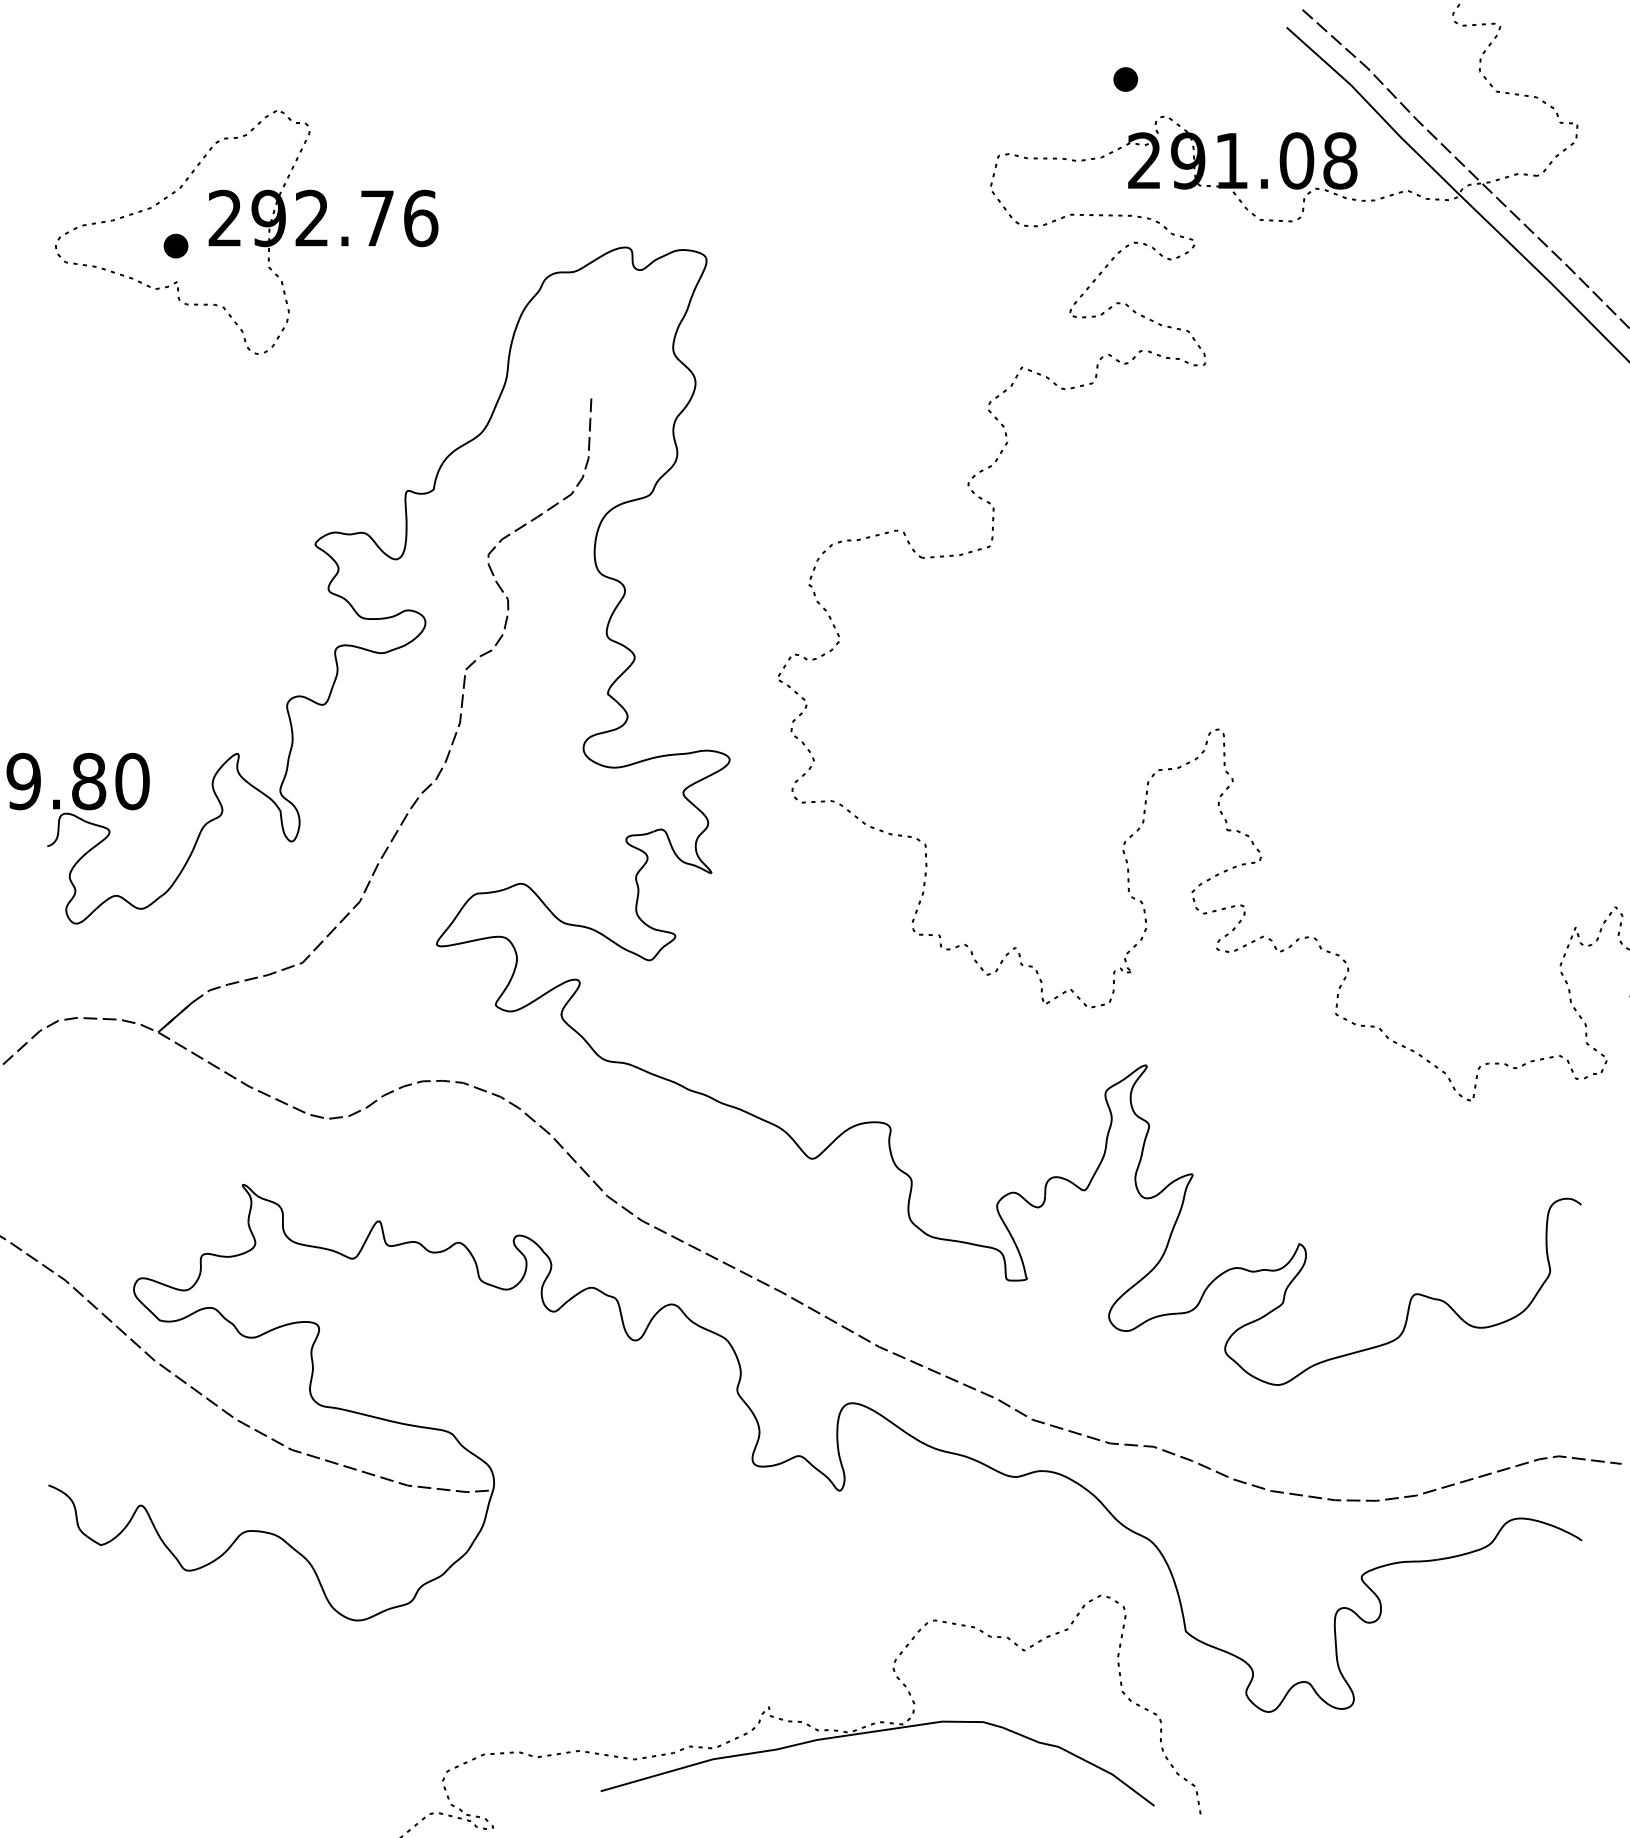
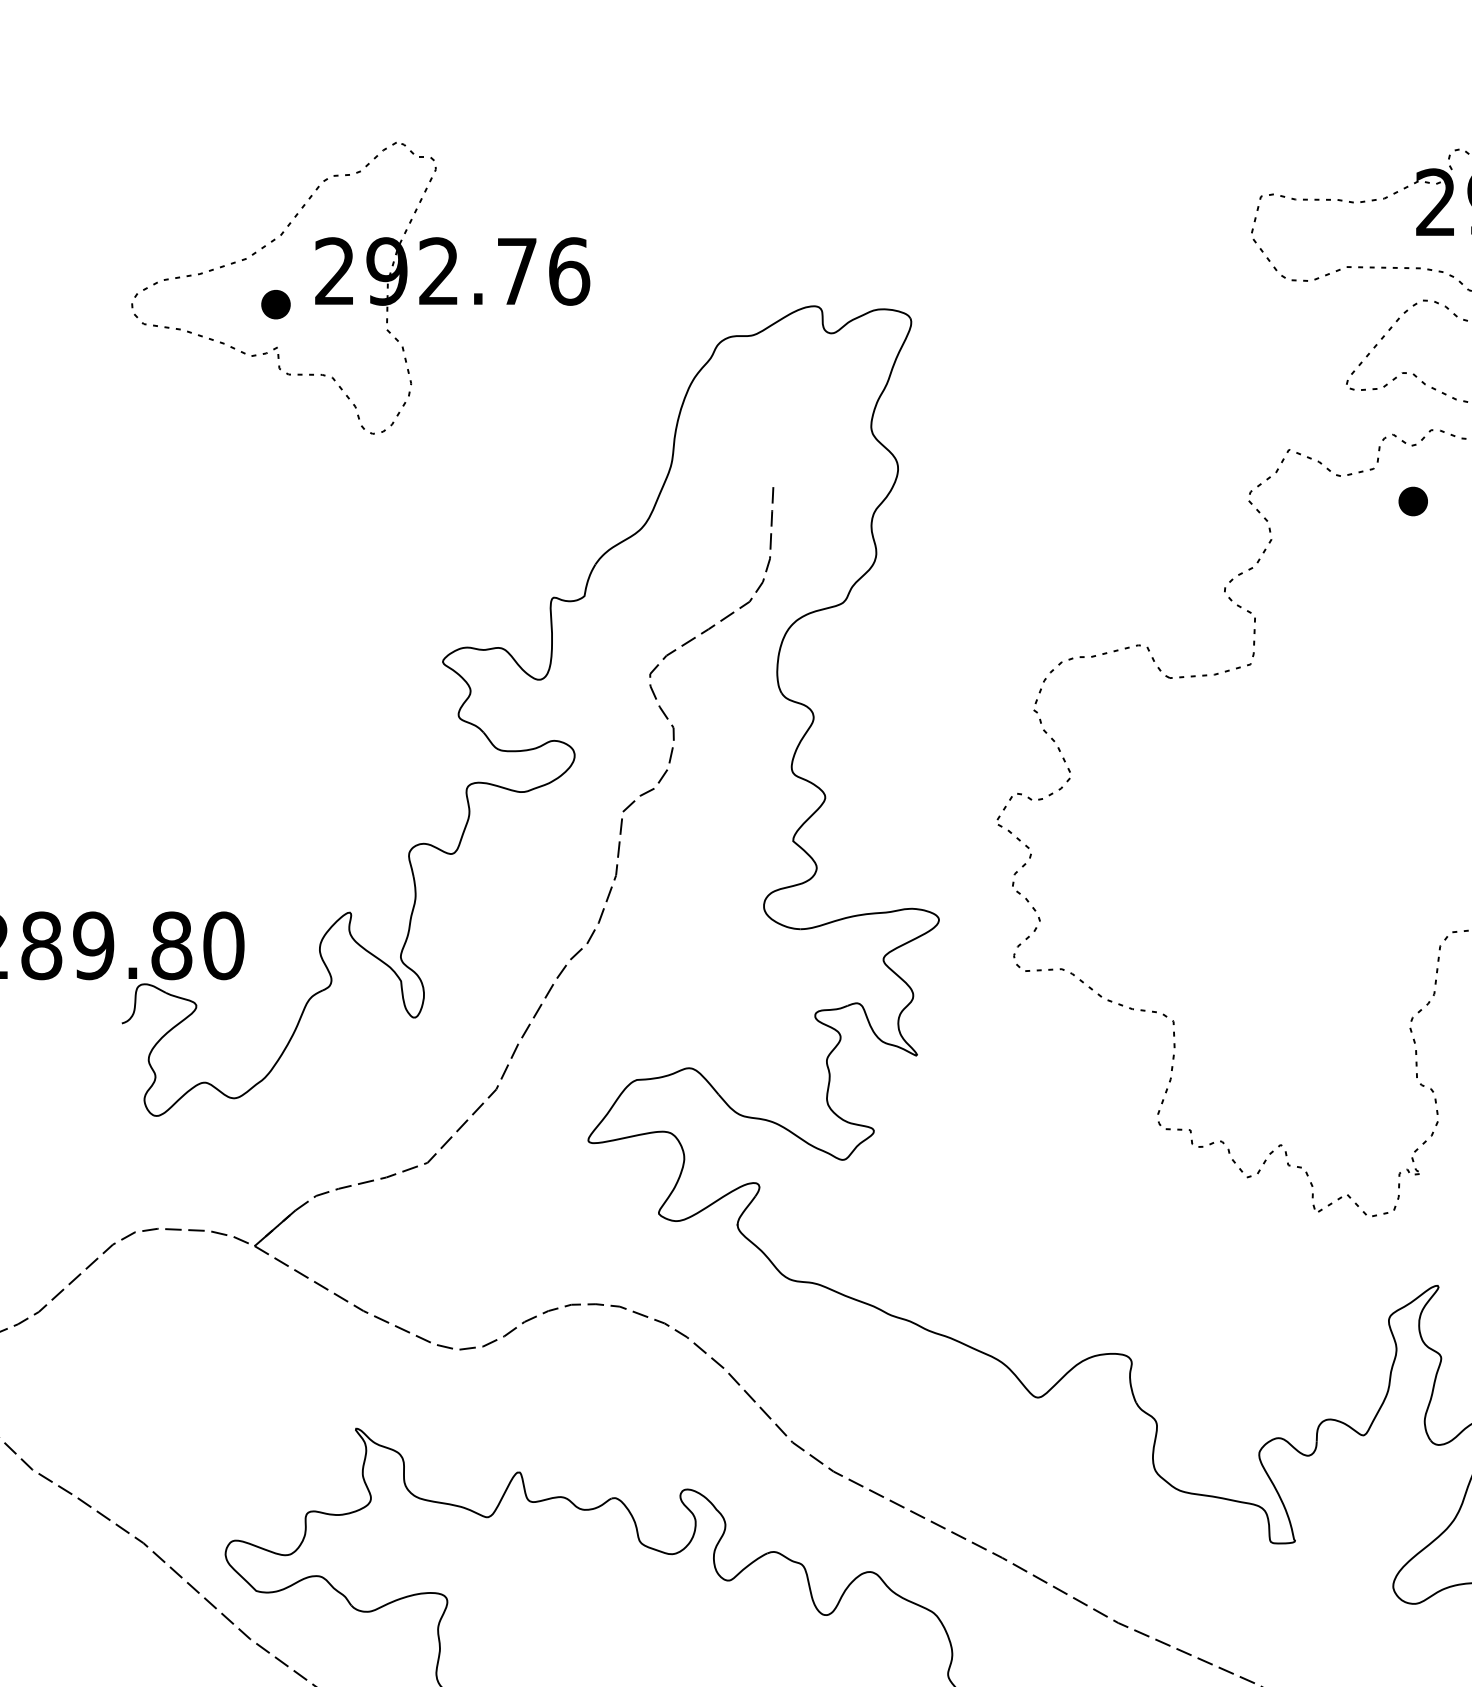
part: (1125, 79) -> (1412, 501), moved

